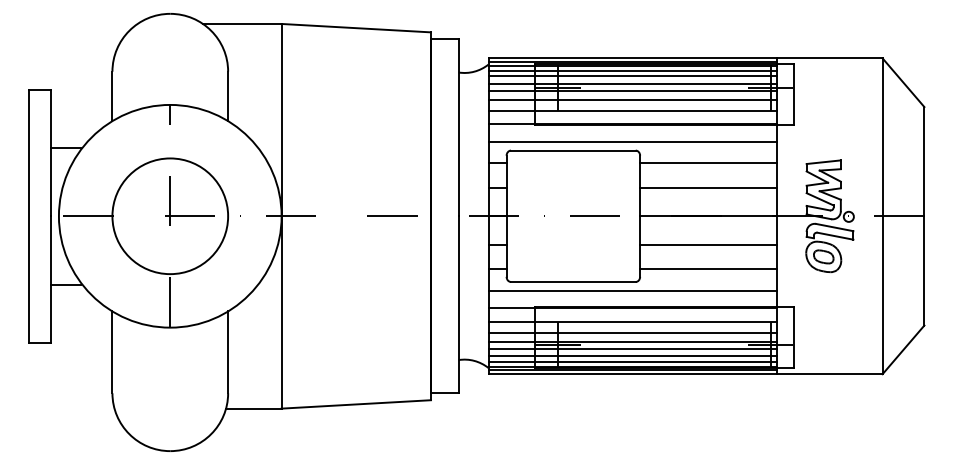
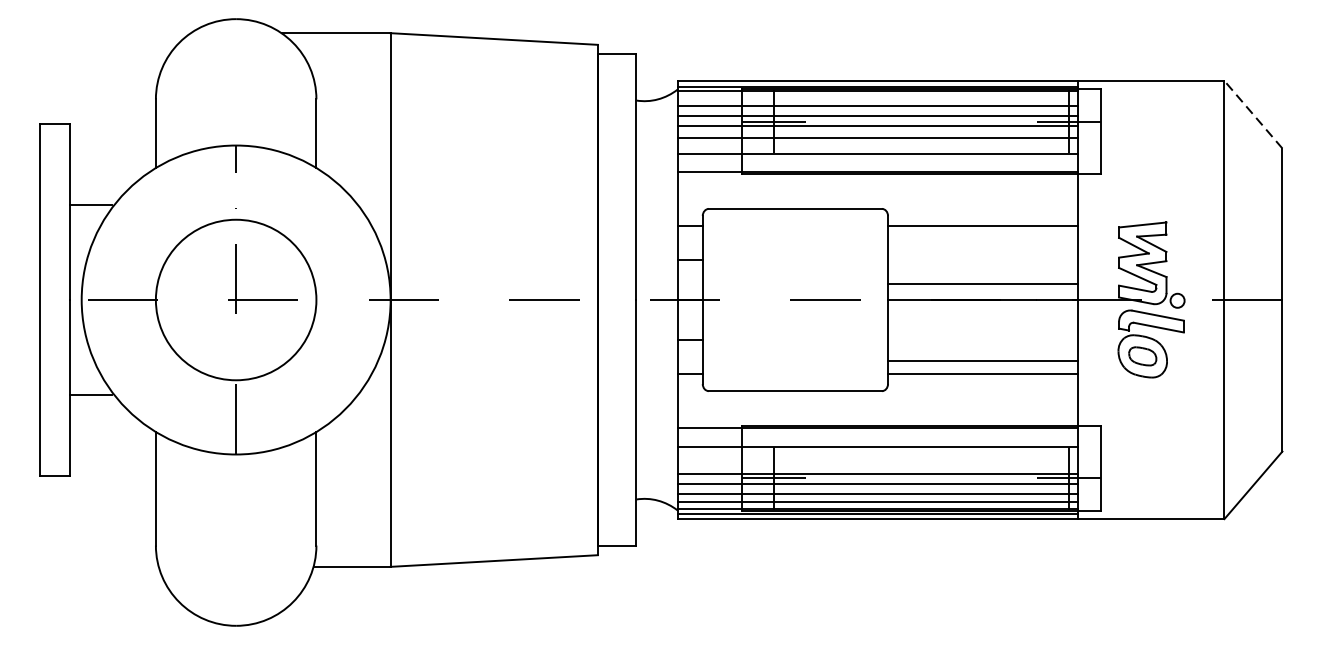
line: (632, 70) -> (877, 97), removed
line: (903, 82) -> (1253, 114), solid -> dashed
line: (632, 141) -> (877, 196), removed
line: (708, 187) -> (982, 283), moved
line: (708, 244) -> (982, 359), moved
line: (632, 290) -> (877, 402), removed
line: (632, 332) -> (877, 461), removed

